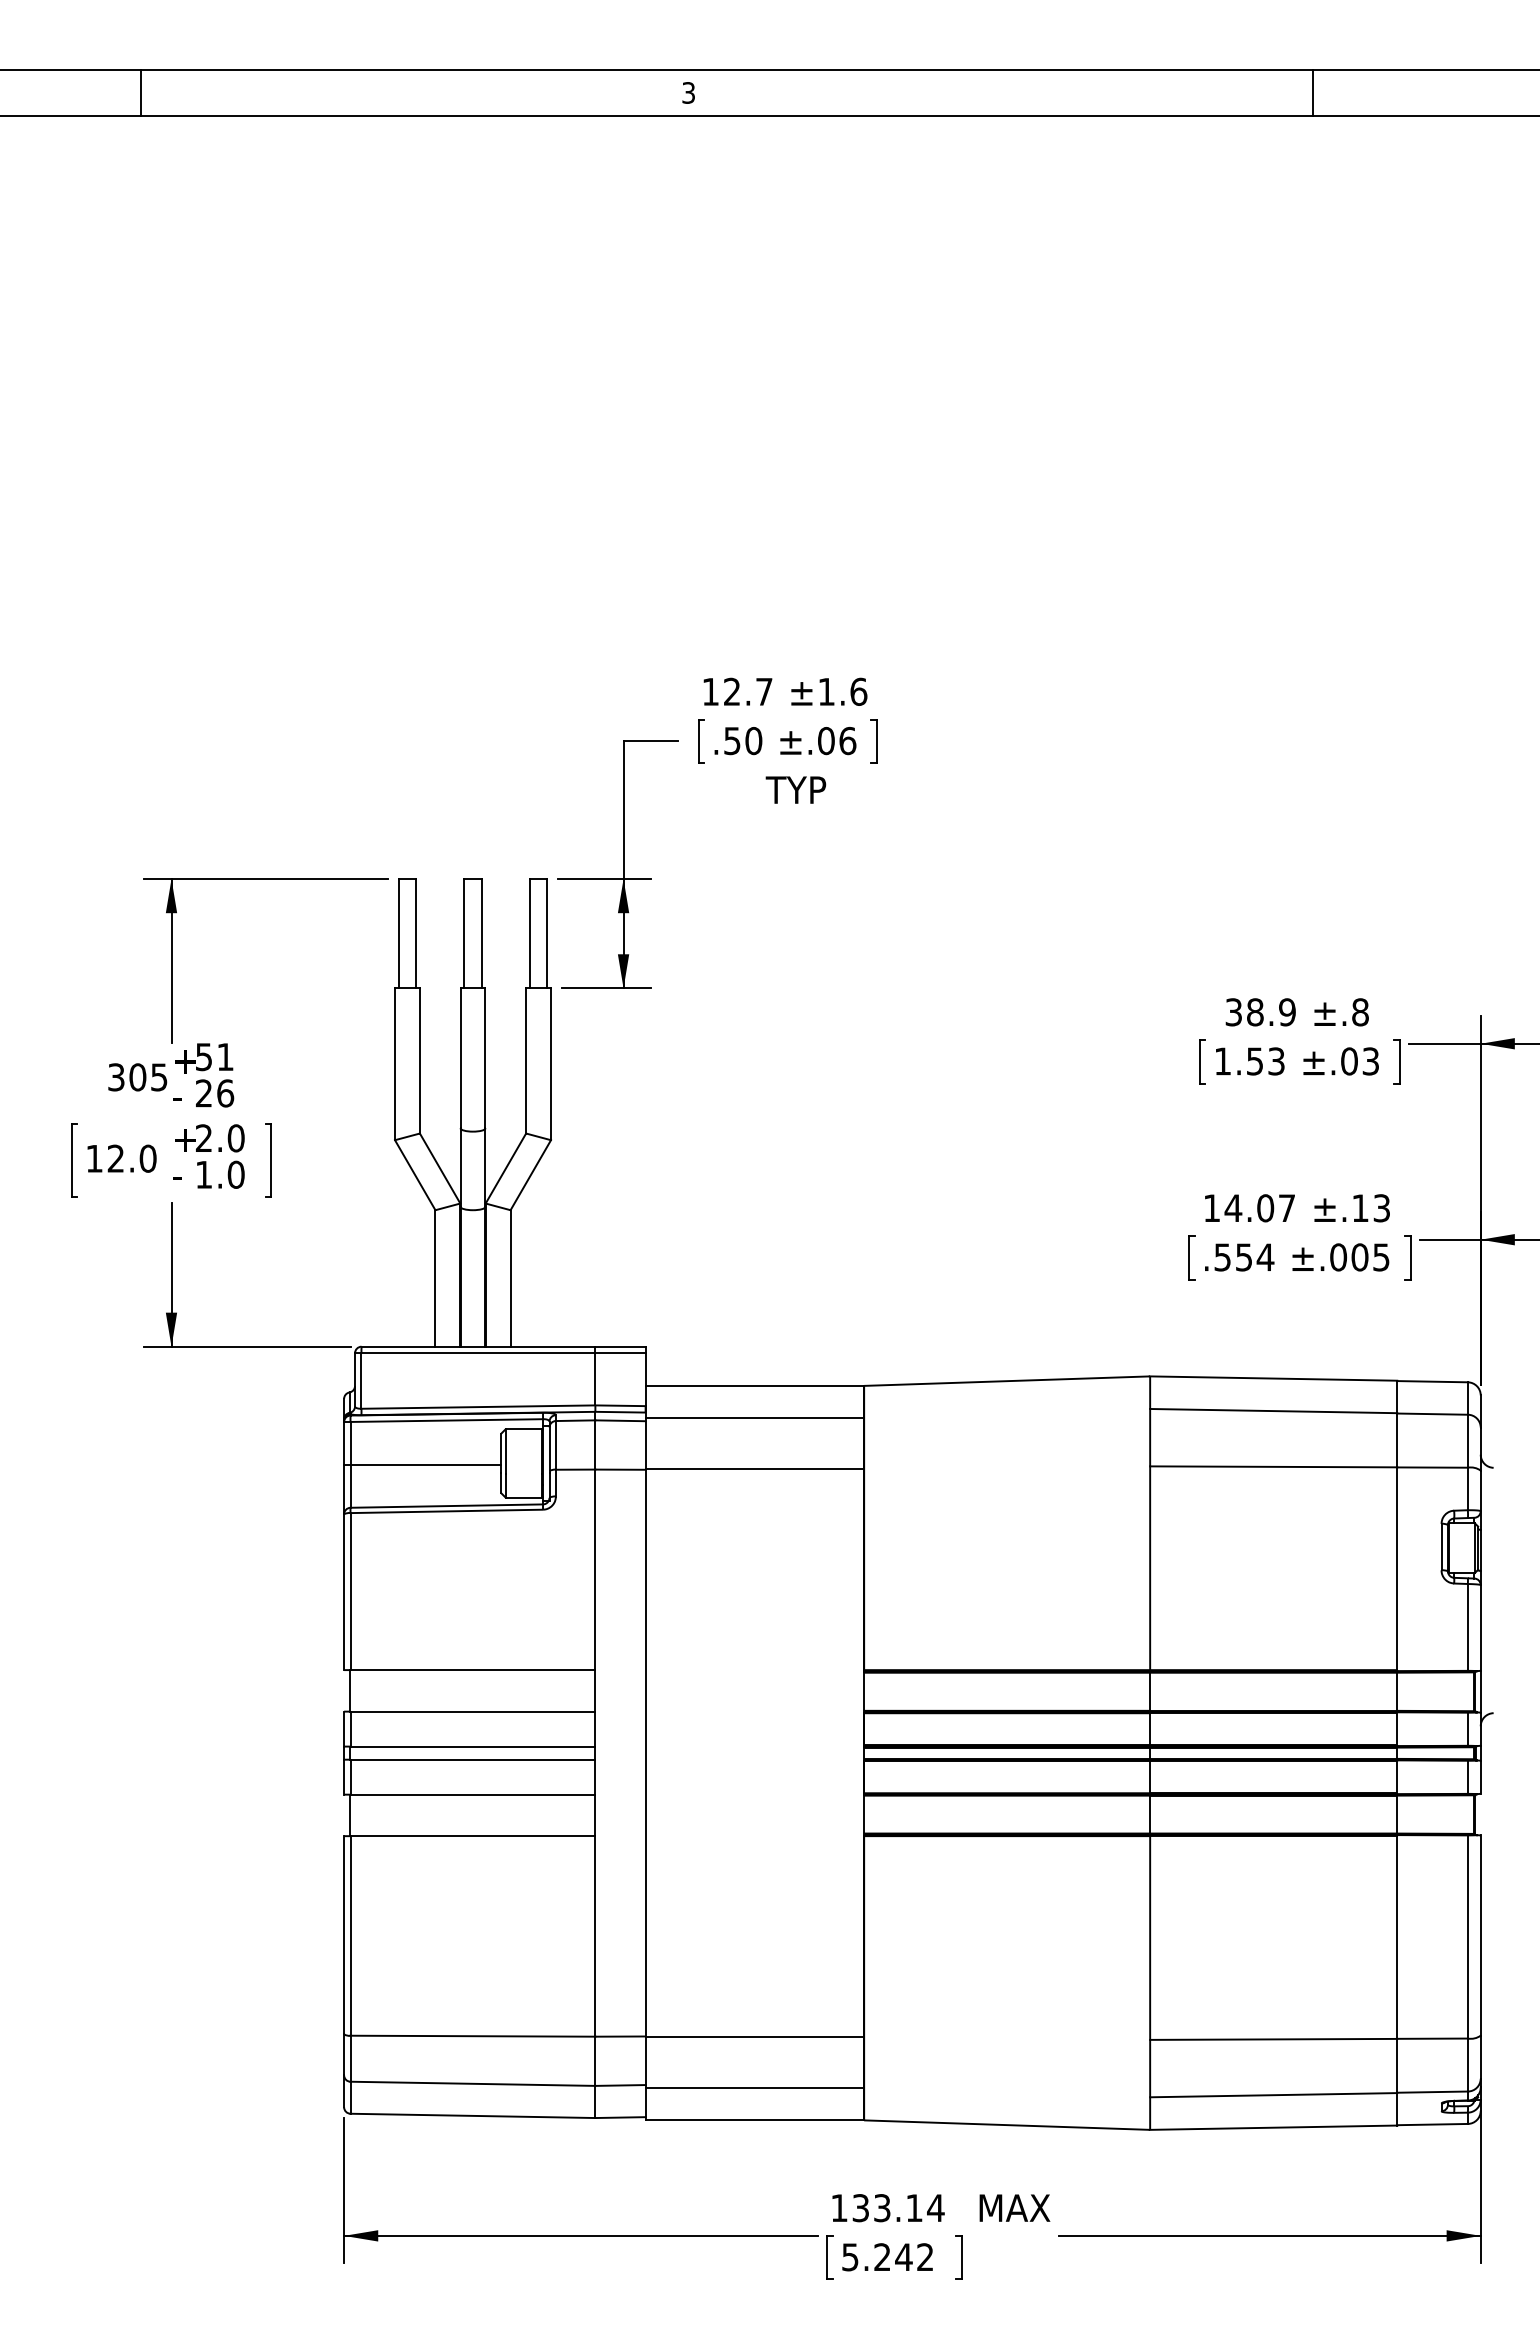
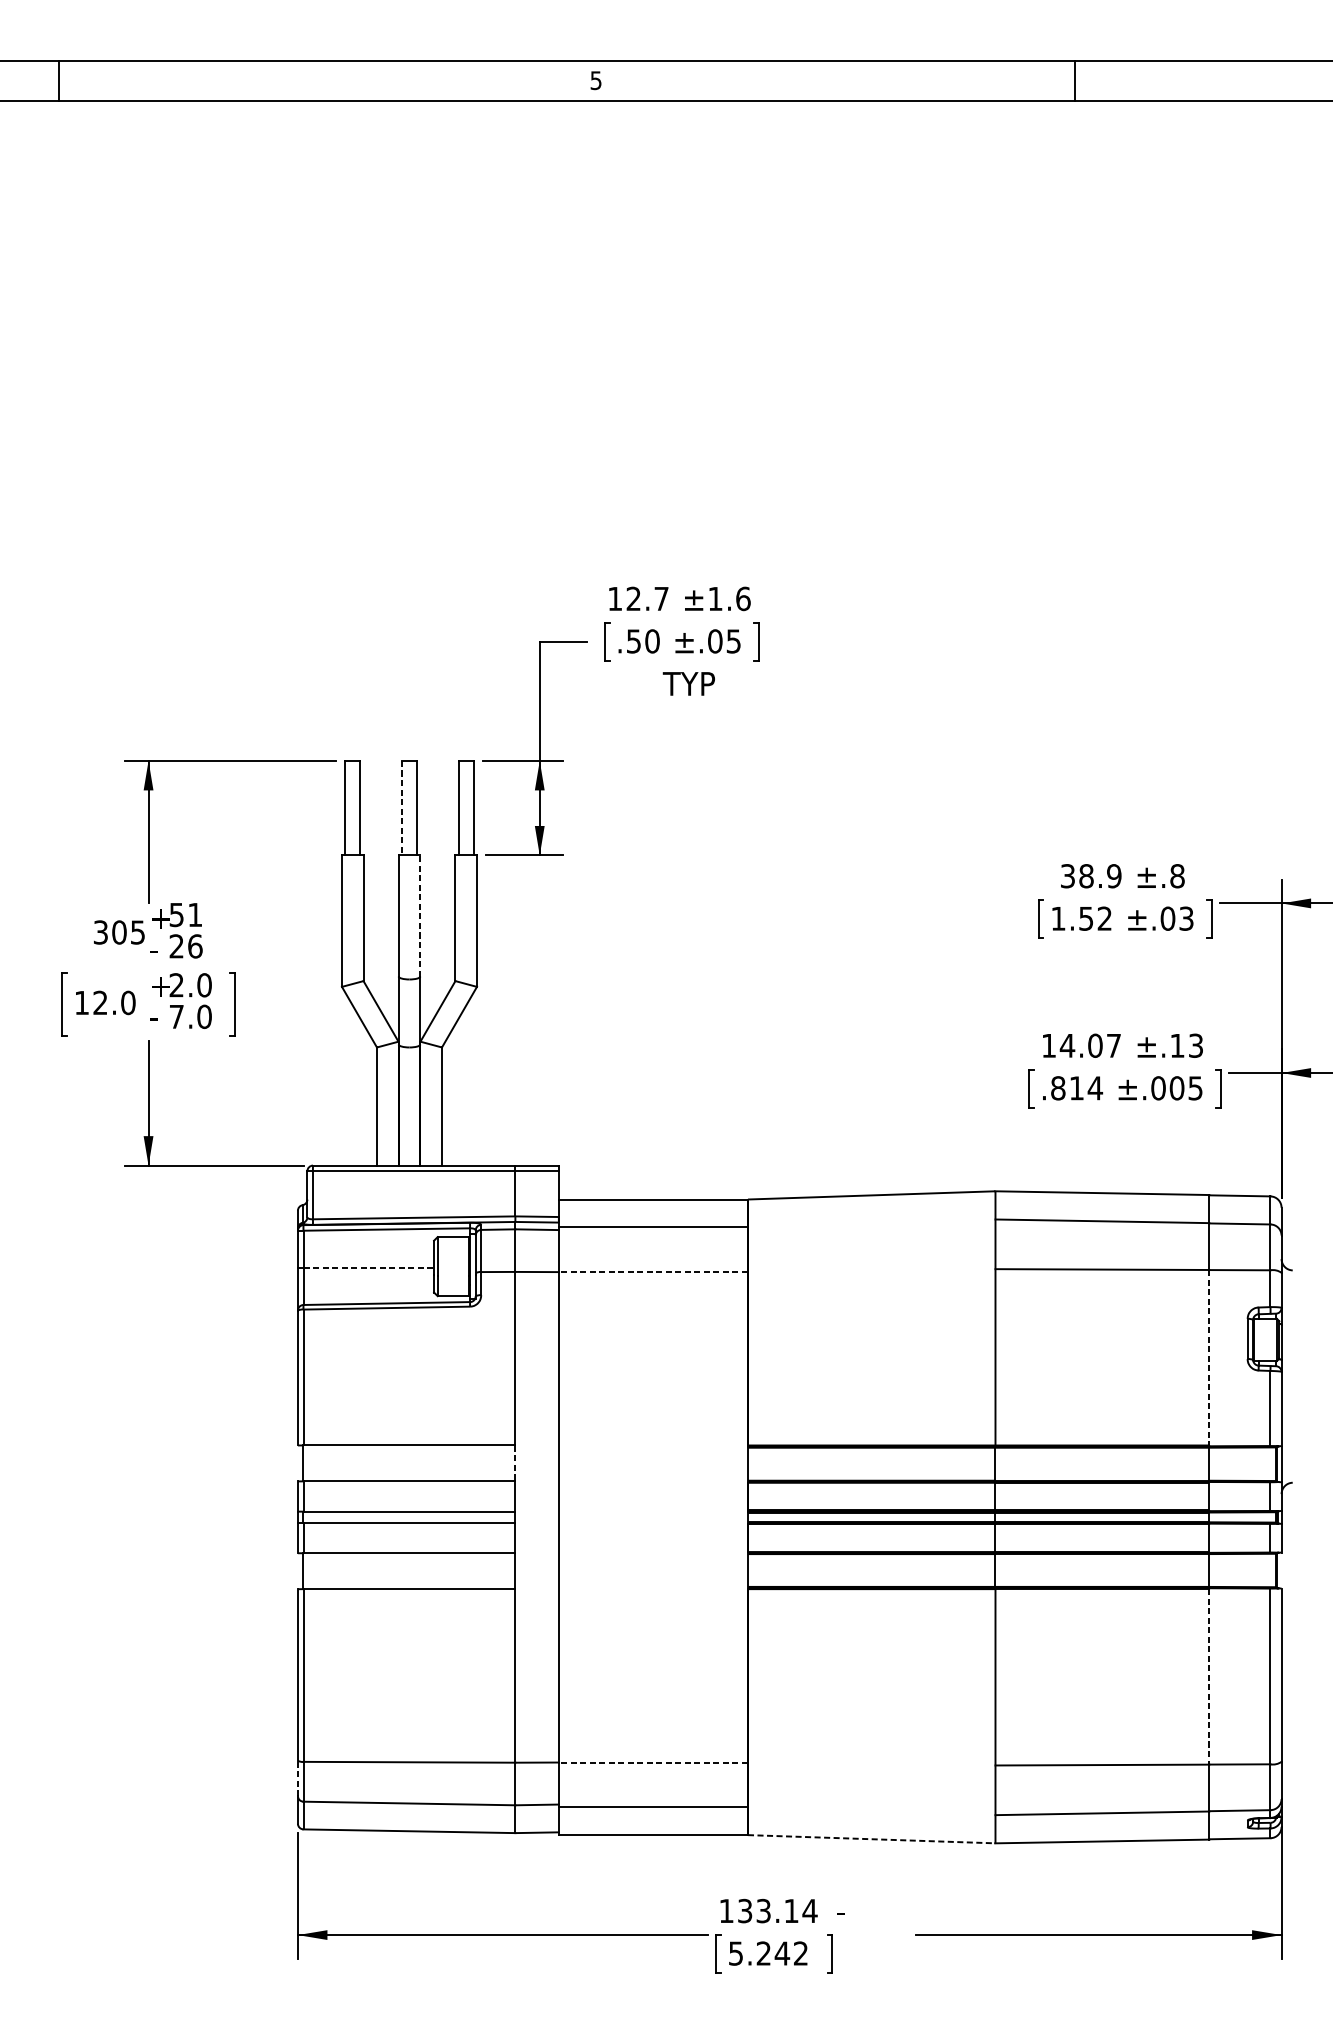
text: (688, 92) -> (595, 80), 3 -> 5
line: (141, 93) -> (59, 81), moved
line: (1312, 93) -> (1074, 81), moved
text: (847, 740) -> (733, 640), ±.06 -> ±.05
line: (464, 933) -> (402, 808), solid -> dashed
line: (485, 1058) -> (420, 916), solid -> dashed
text: (1276, 1061) -> (1104, 918), 1.53 -> 1.52
text: (203, 1174) -> (176, 1016), 1.0 -> 7.0
text: (1232, 1257) -> (1066, 1088), .554 -> .814
line: (426, 1464) -> (369, 1267), solid -> dashed
line: (754, 1469) -> (653, 1271), solid -> dashed
line: (1397, 1569) -> (1209, 1358), solid -> dashed
line: (595, 1690) -> (515, 1463), solid -> dashed
line: (1397, 1938) -> (1209, 1677), solid -> dashed
line: (754, 2037) -> (653, 1763), solid -> dashed
line: (344, 2054) -> (298, 1778), solid -> dashed
line: (1007, 2125) -> (872, 1839), solid -> dashed
text: (1008, 2207) -> (872, 1910), MAX -> -

